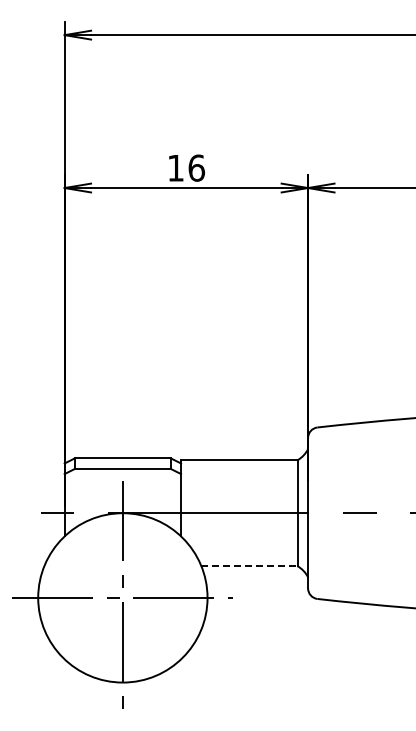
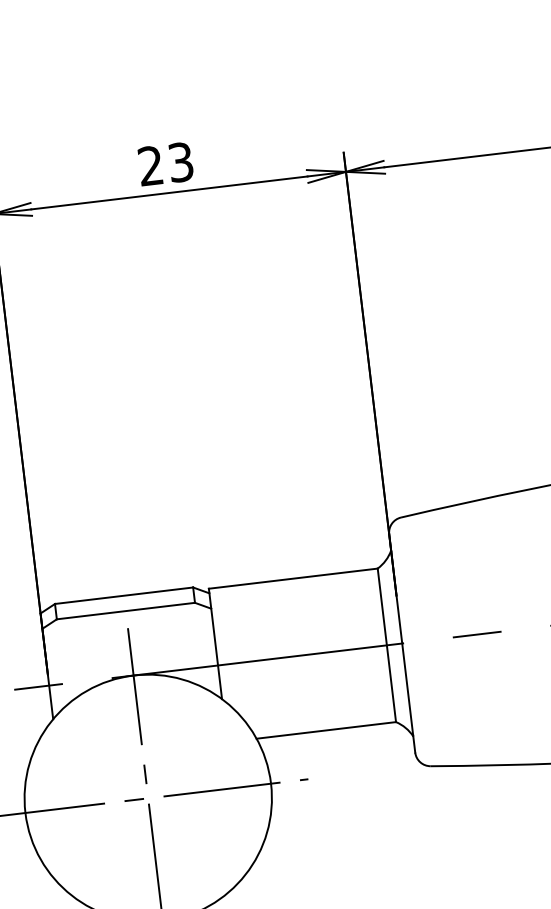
text: (186, 167) -> (166, 163), 16 -> 23
line: (249, 566) -> (326, 730), dashed -> solid

